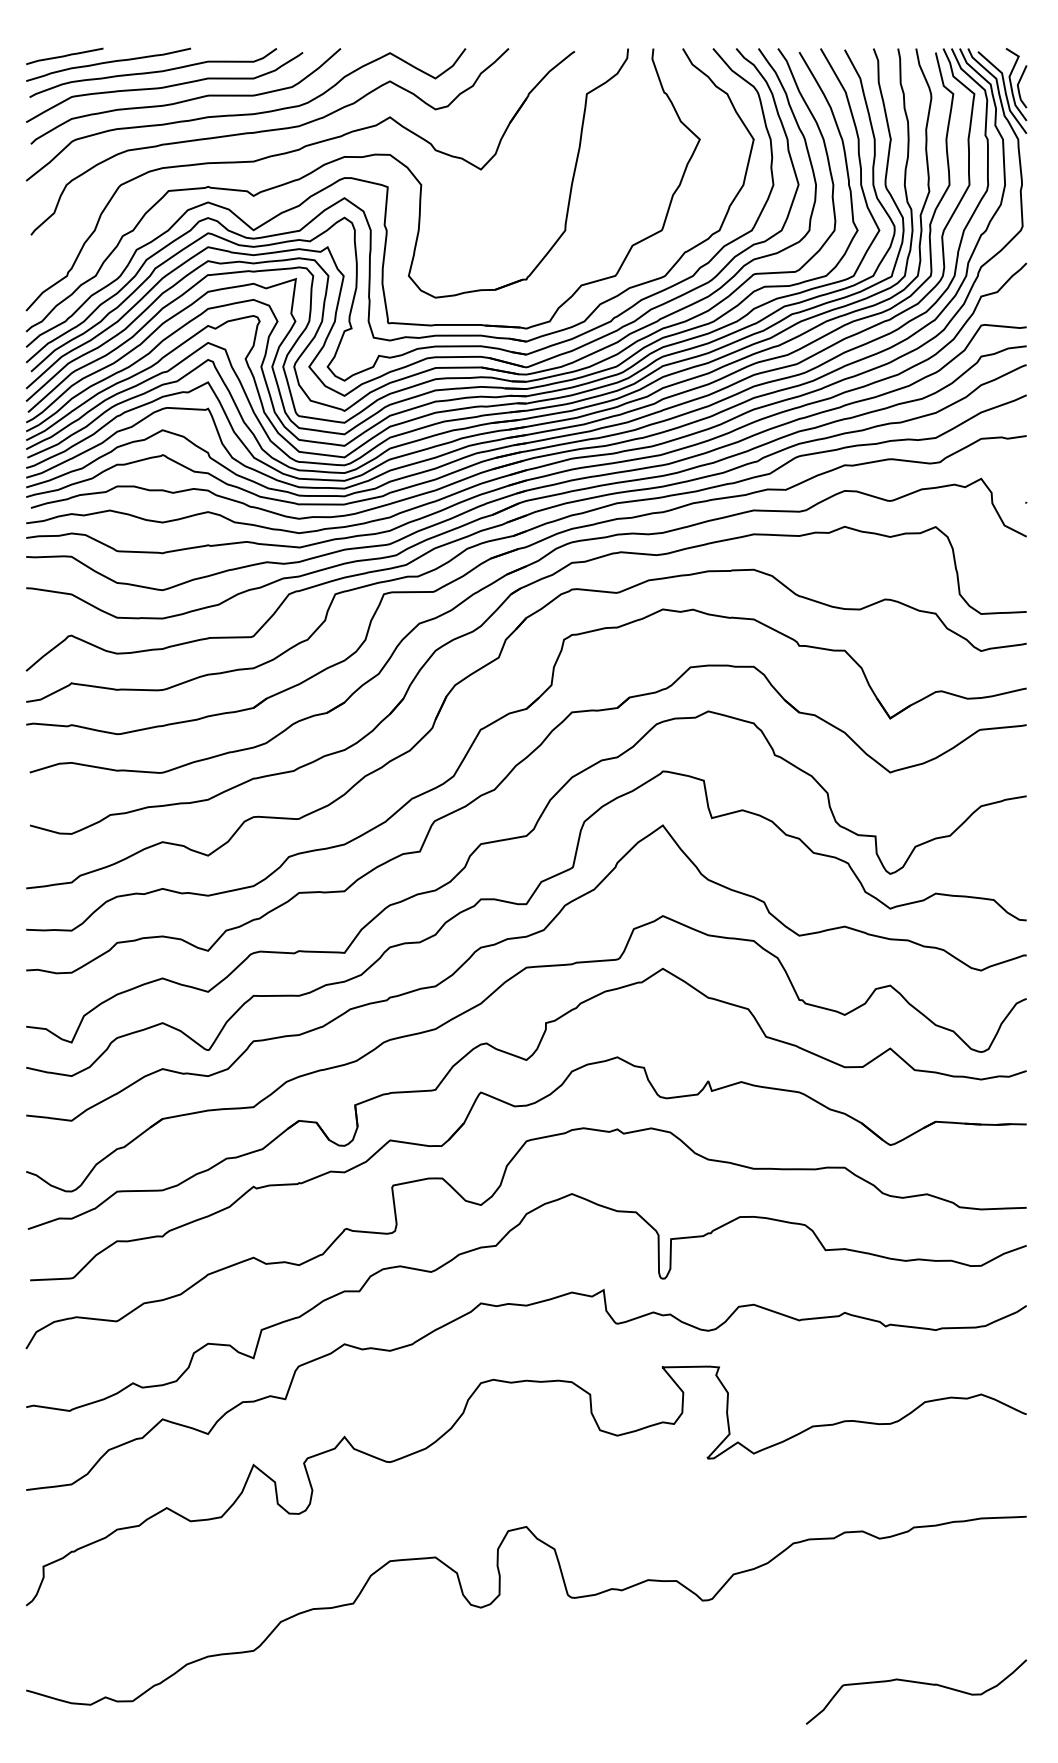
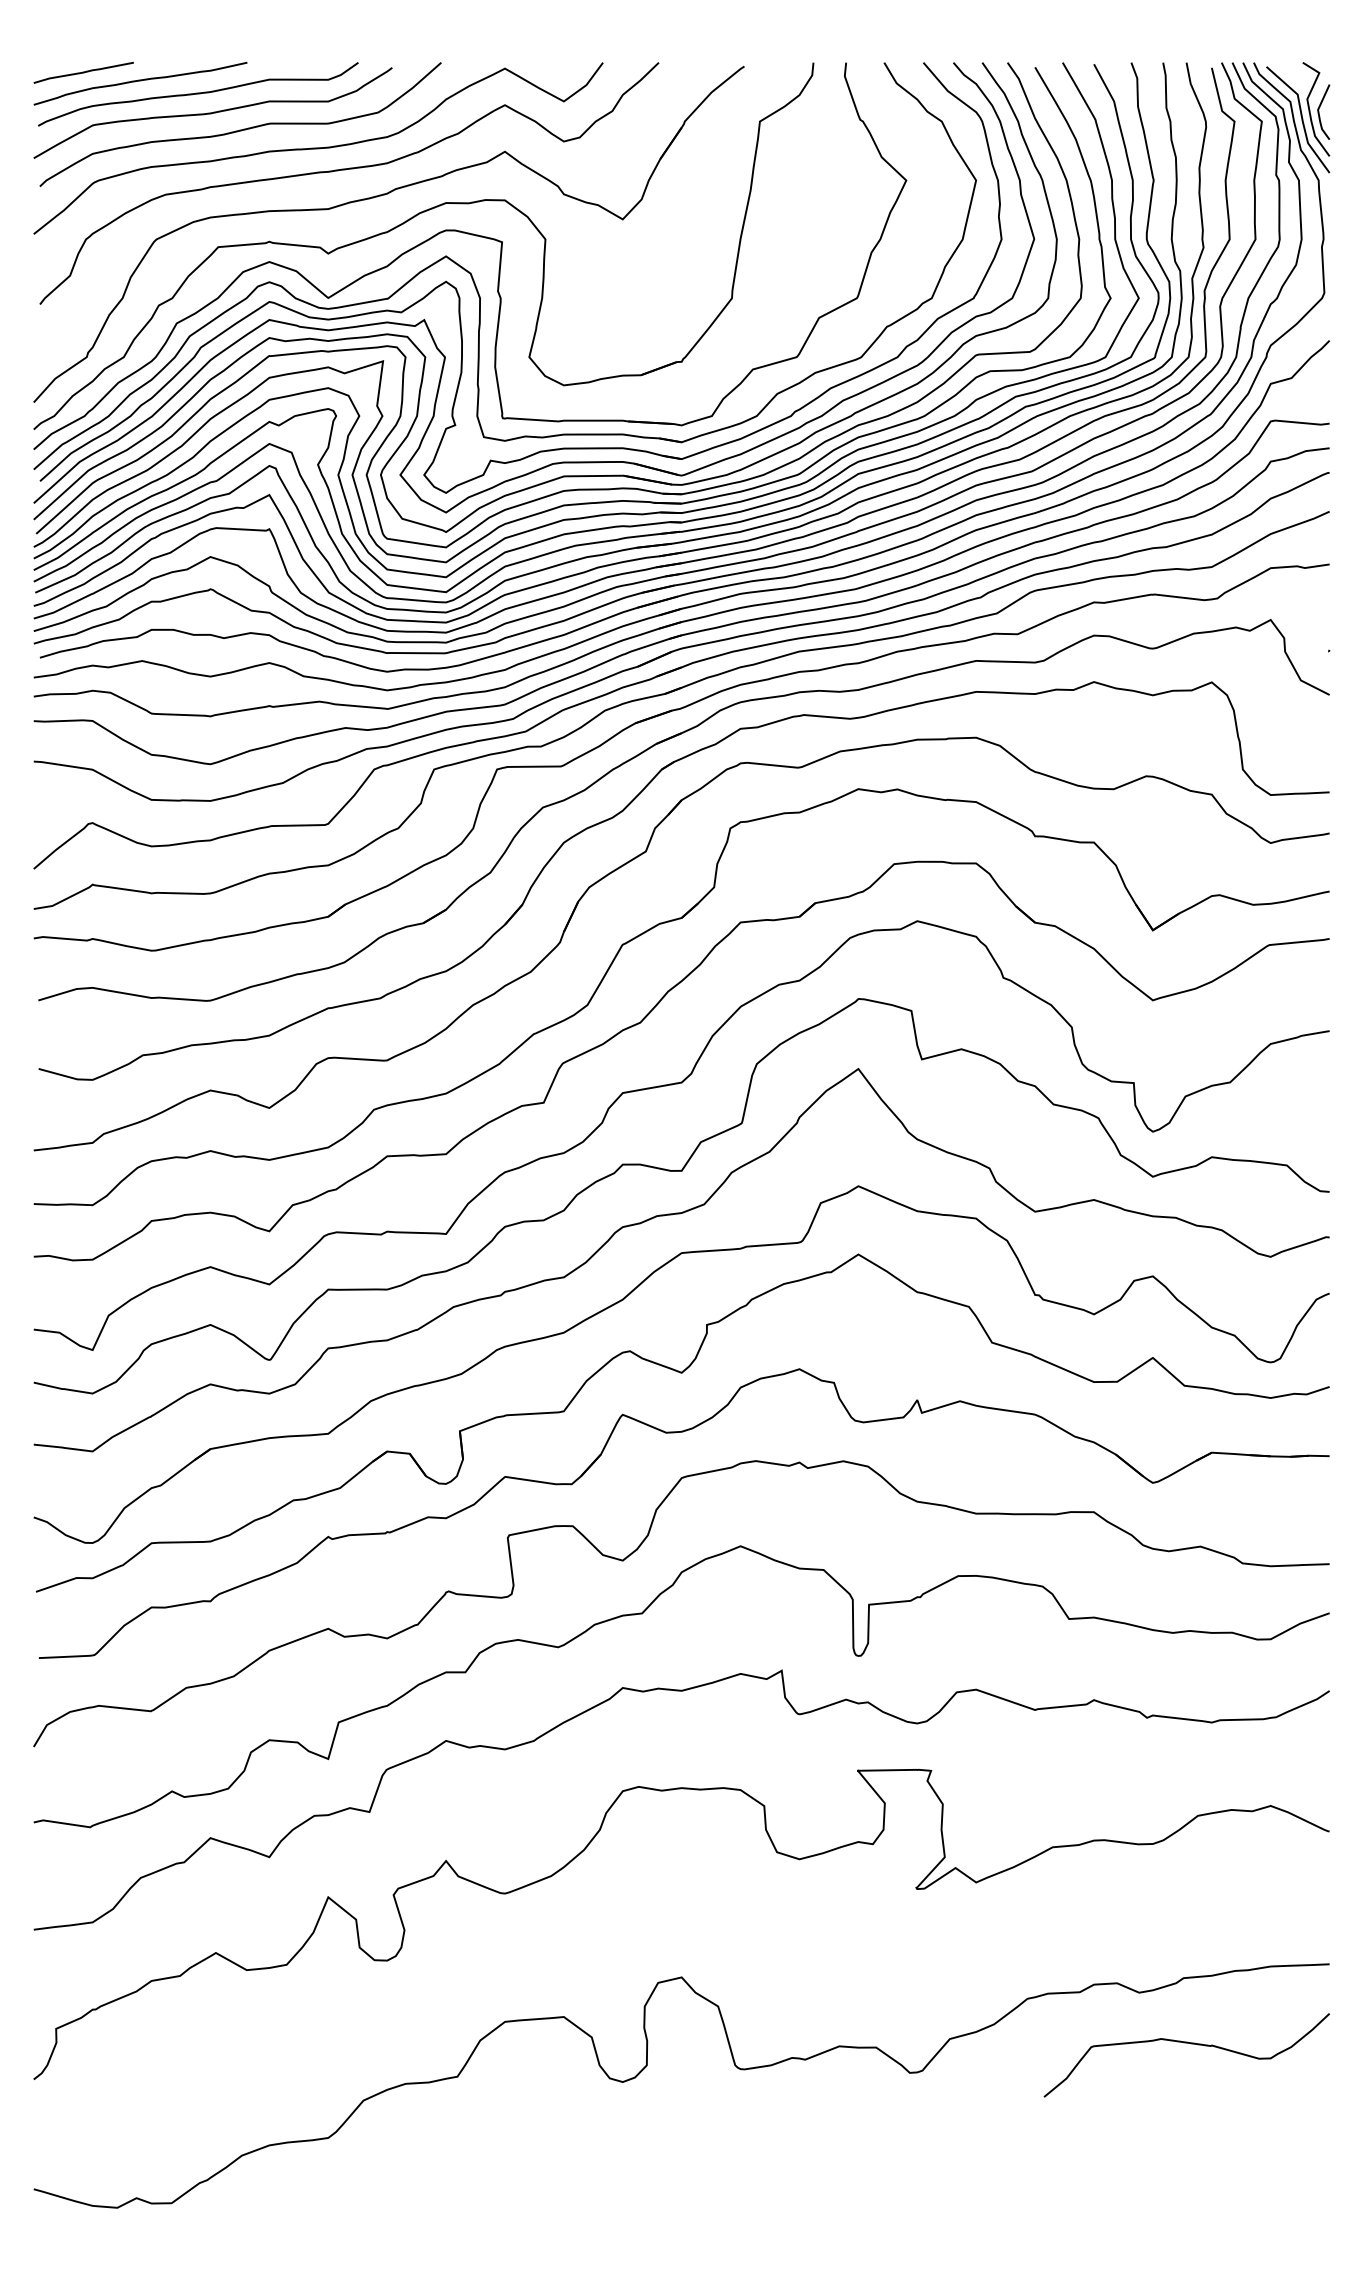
curve: (916, 1683) -> (1186, 2044), moved

